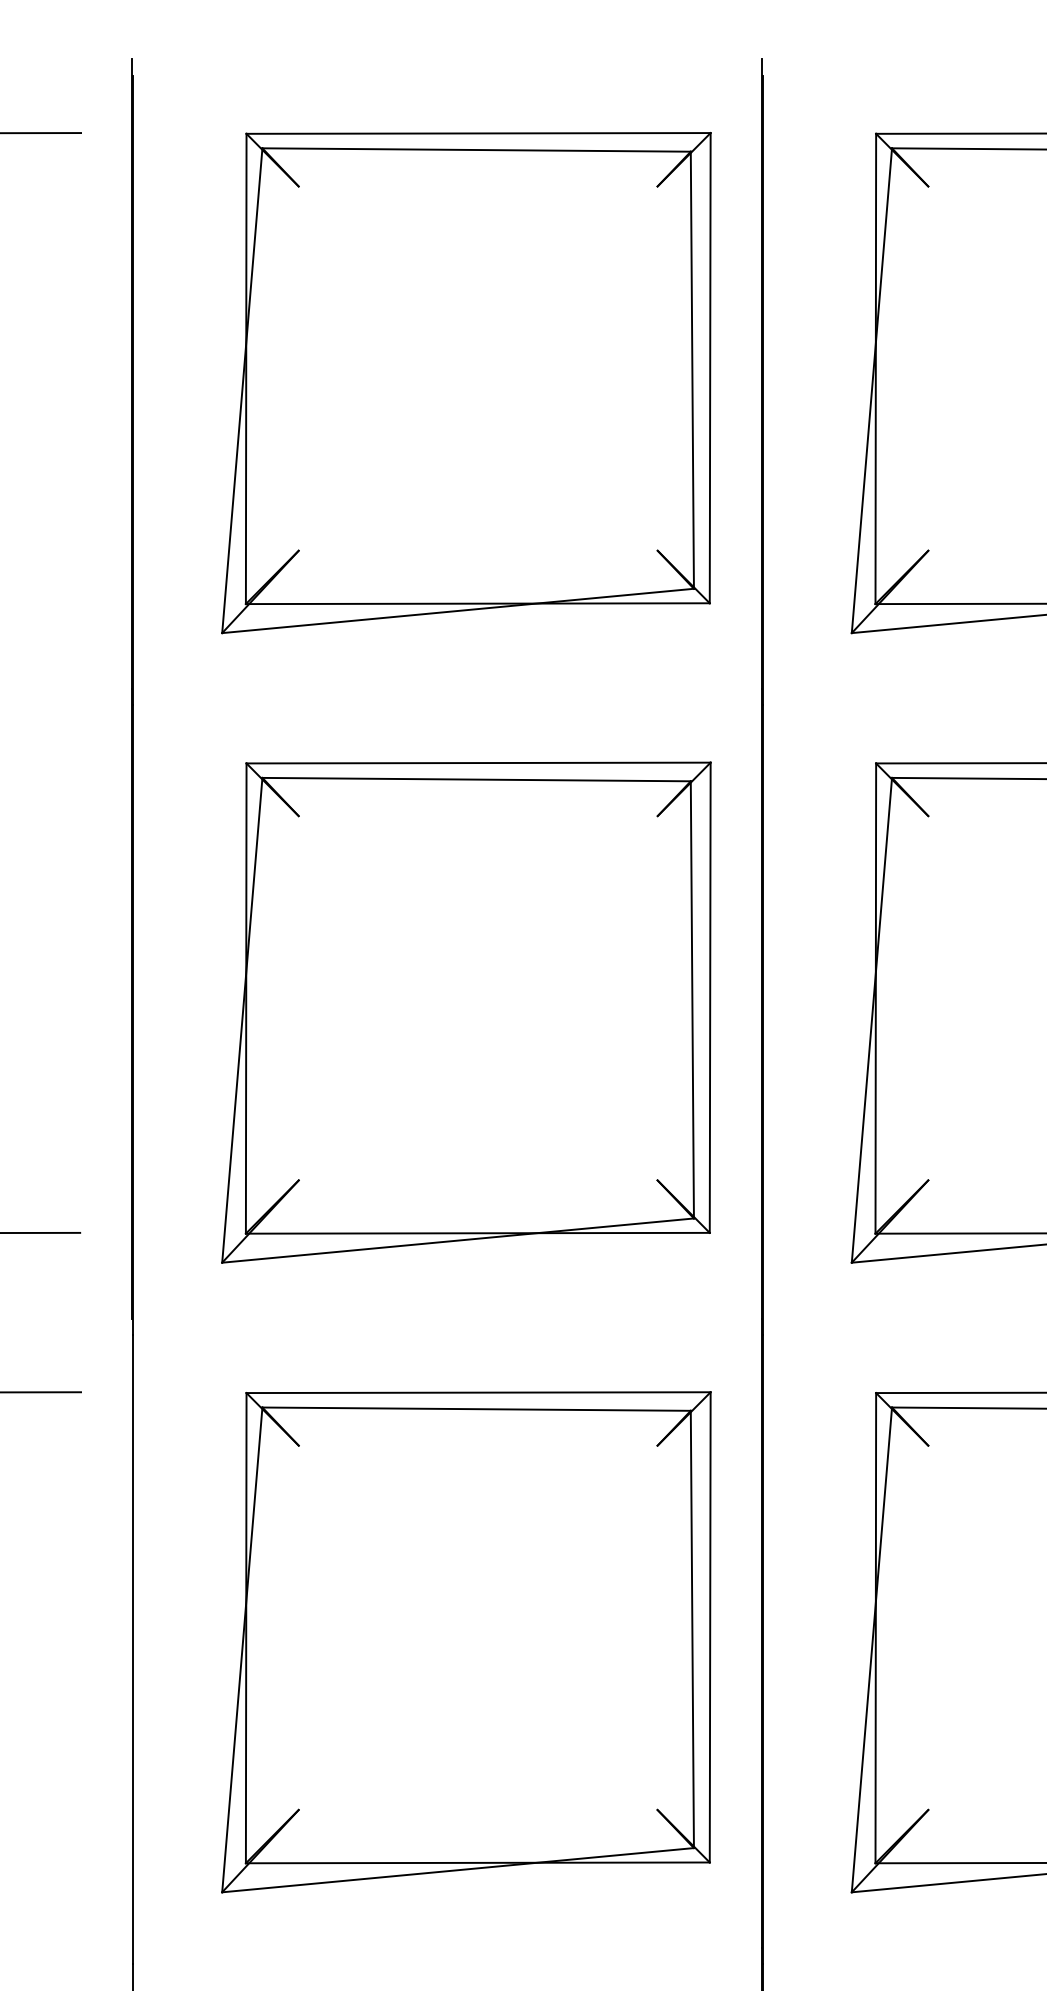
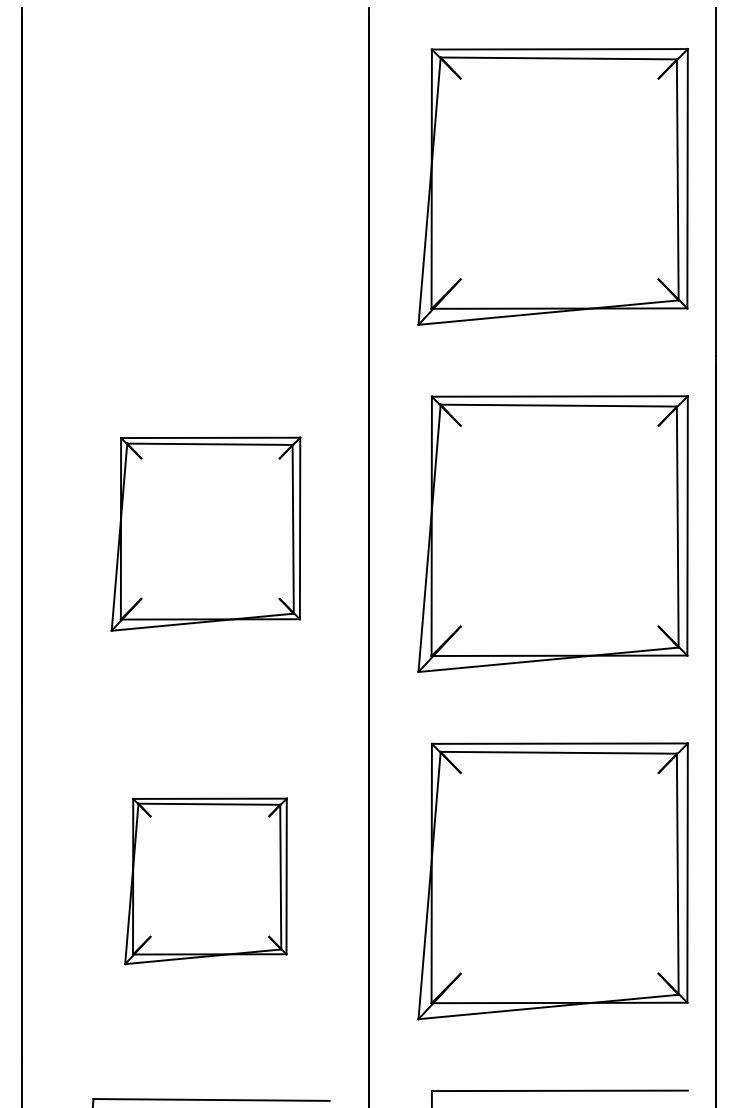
part: (465, 382) -> (205, 186), removed
part: (465, 1013) -> (205, 534), size x0.7
part: (465, 1642) -> (205, 881), size x0.6

